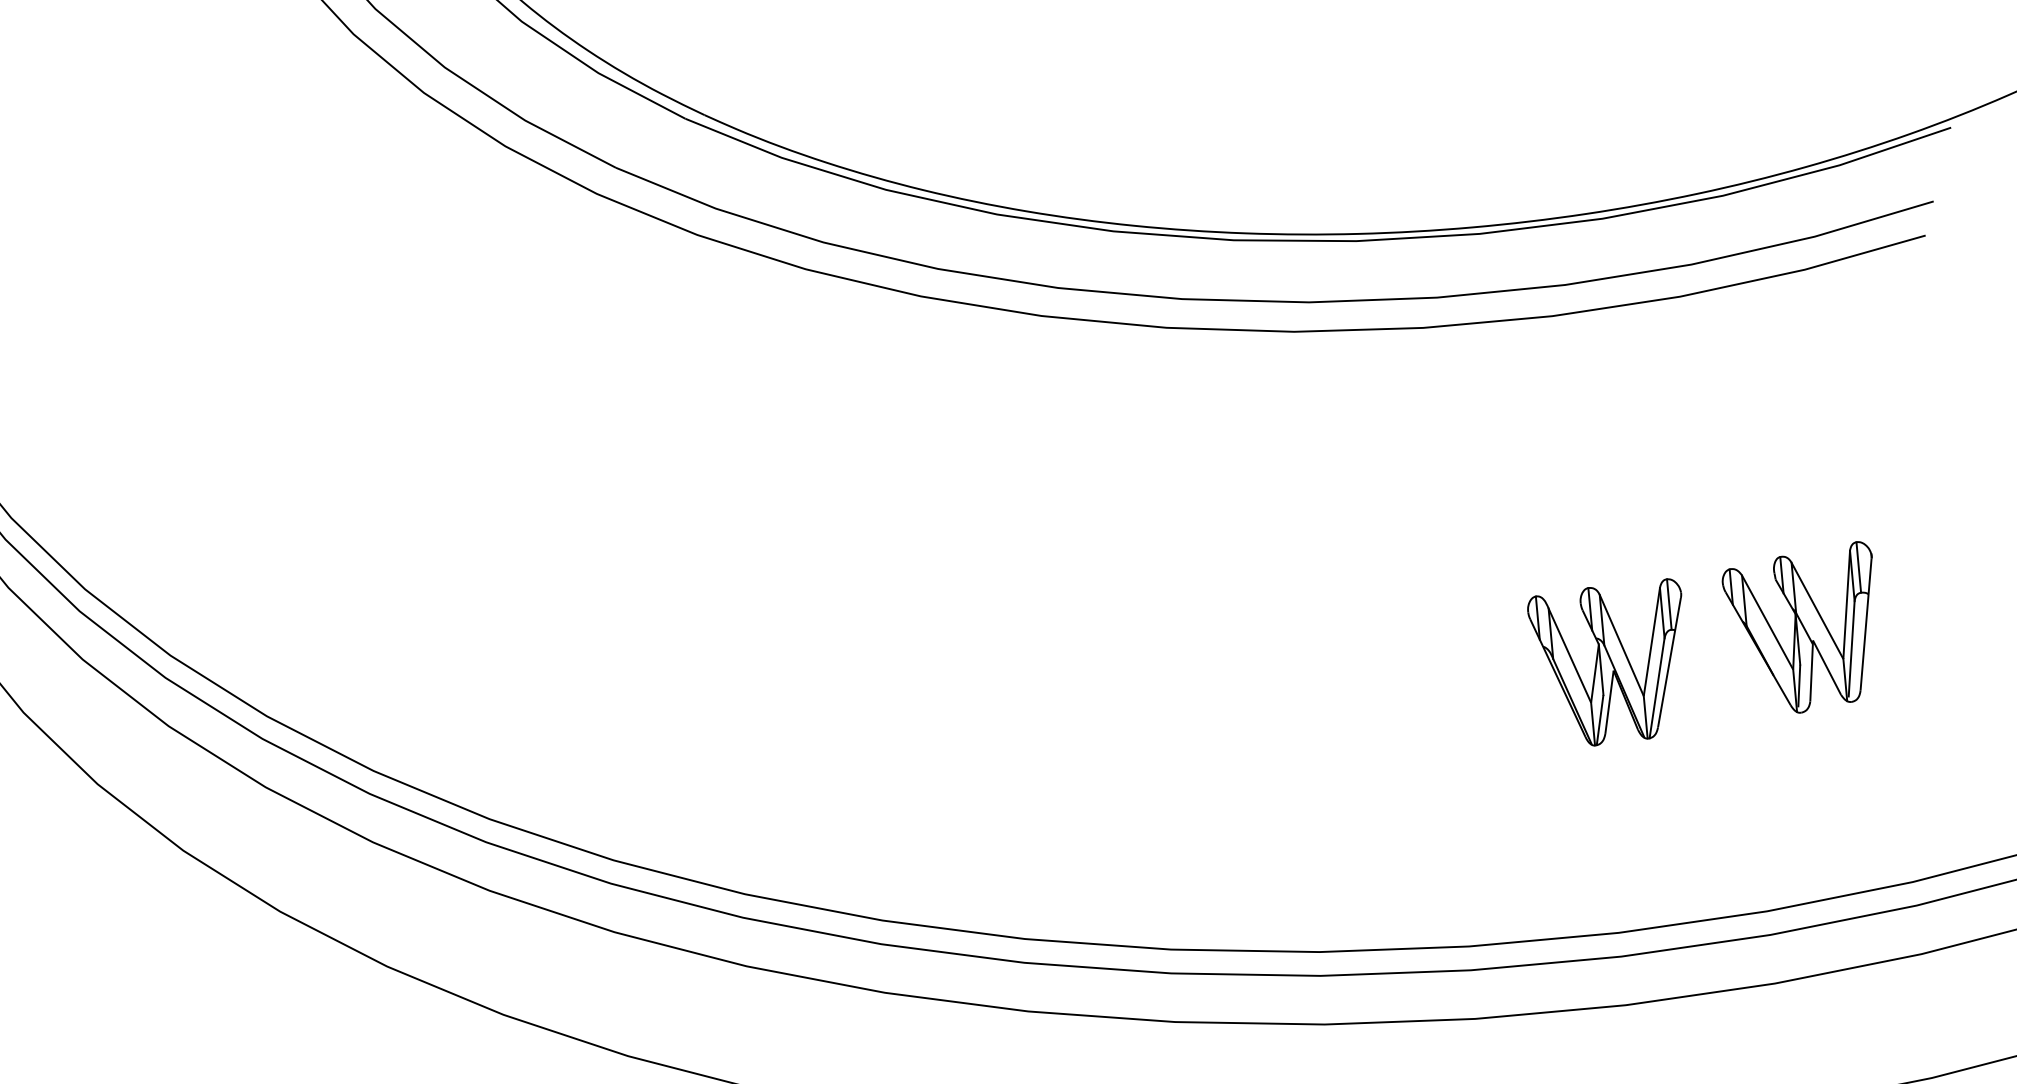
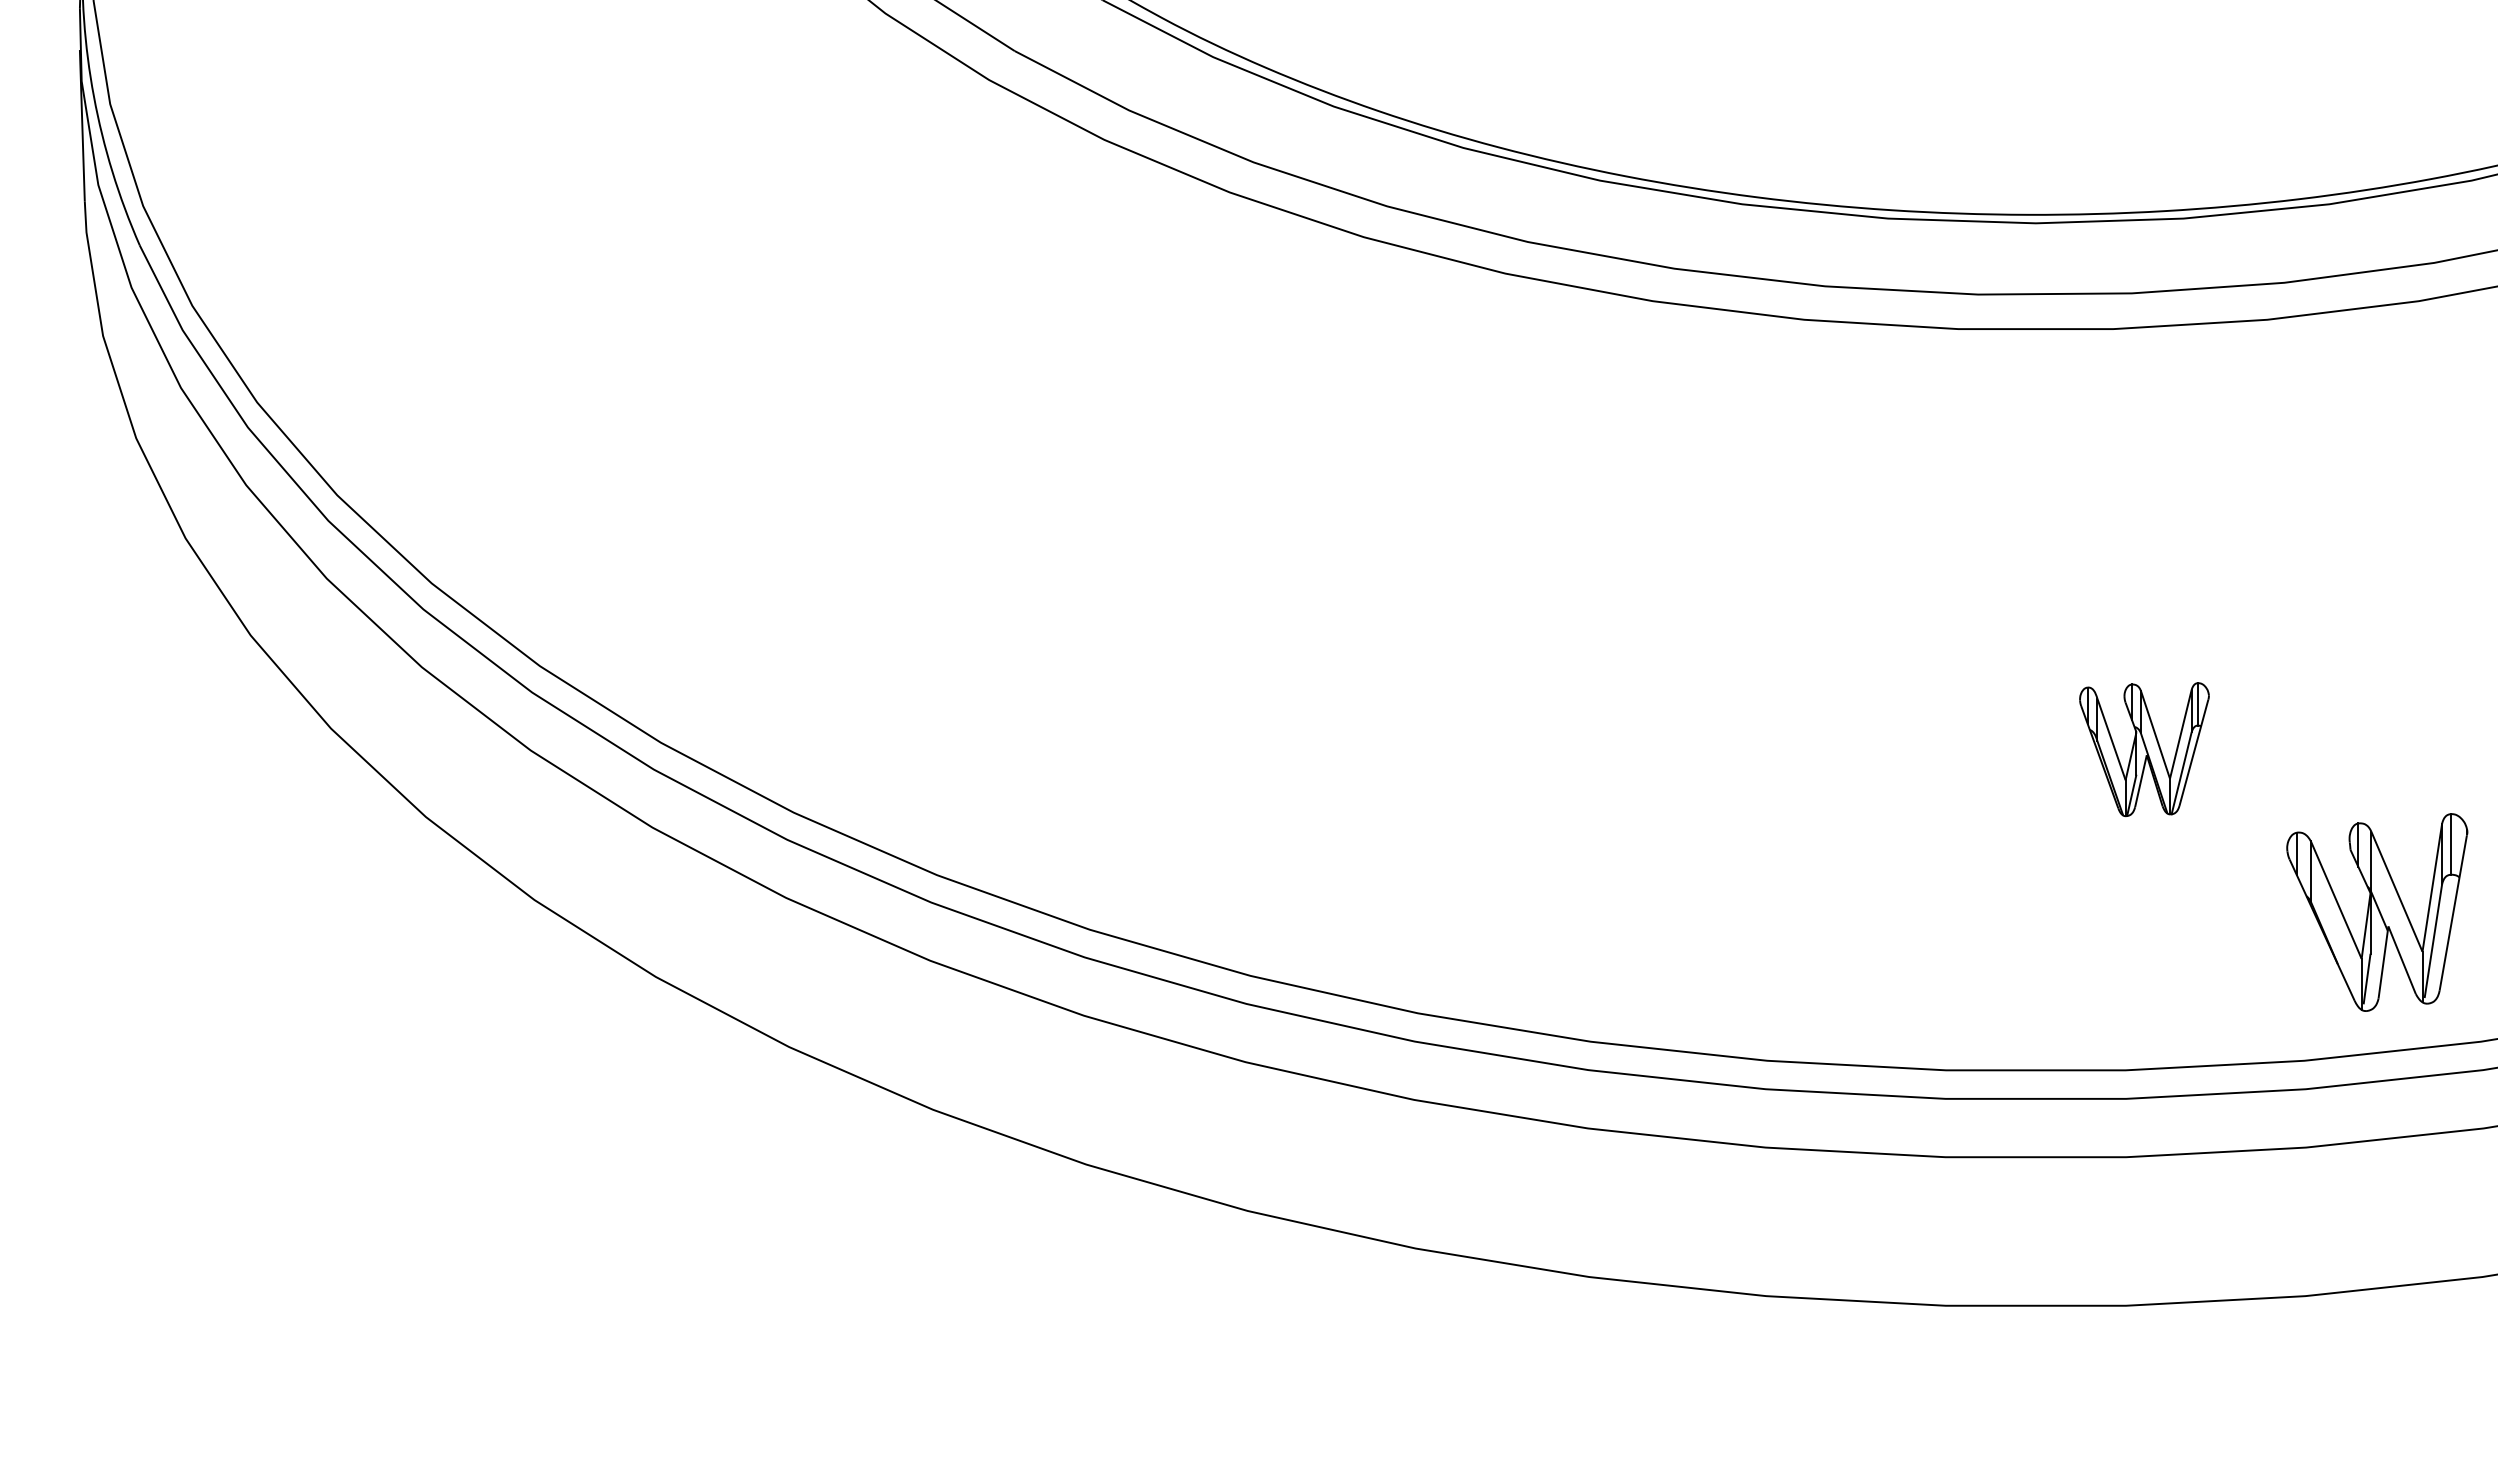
part: (1802, 629) -> (2377, 912), moved
part: (1610, 664) -> (2144, 749), size x0.7

